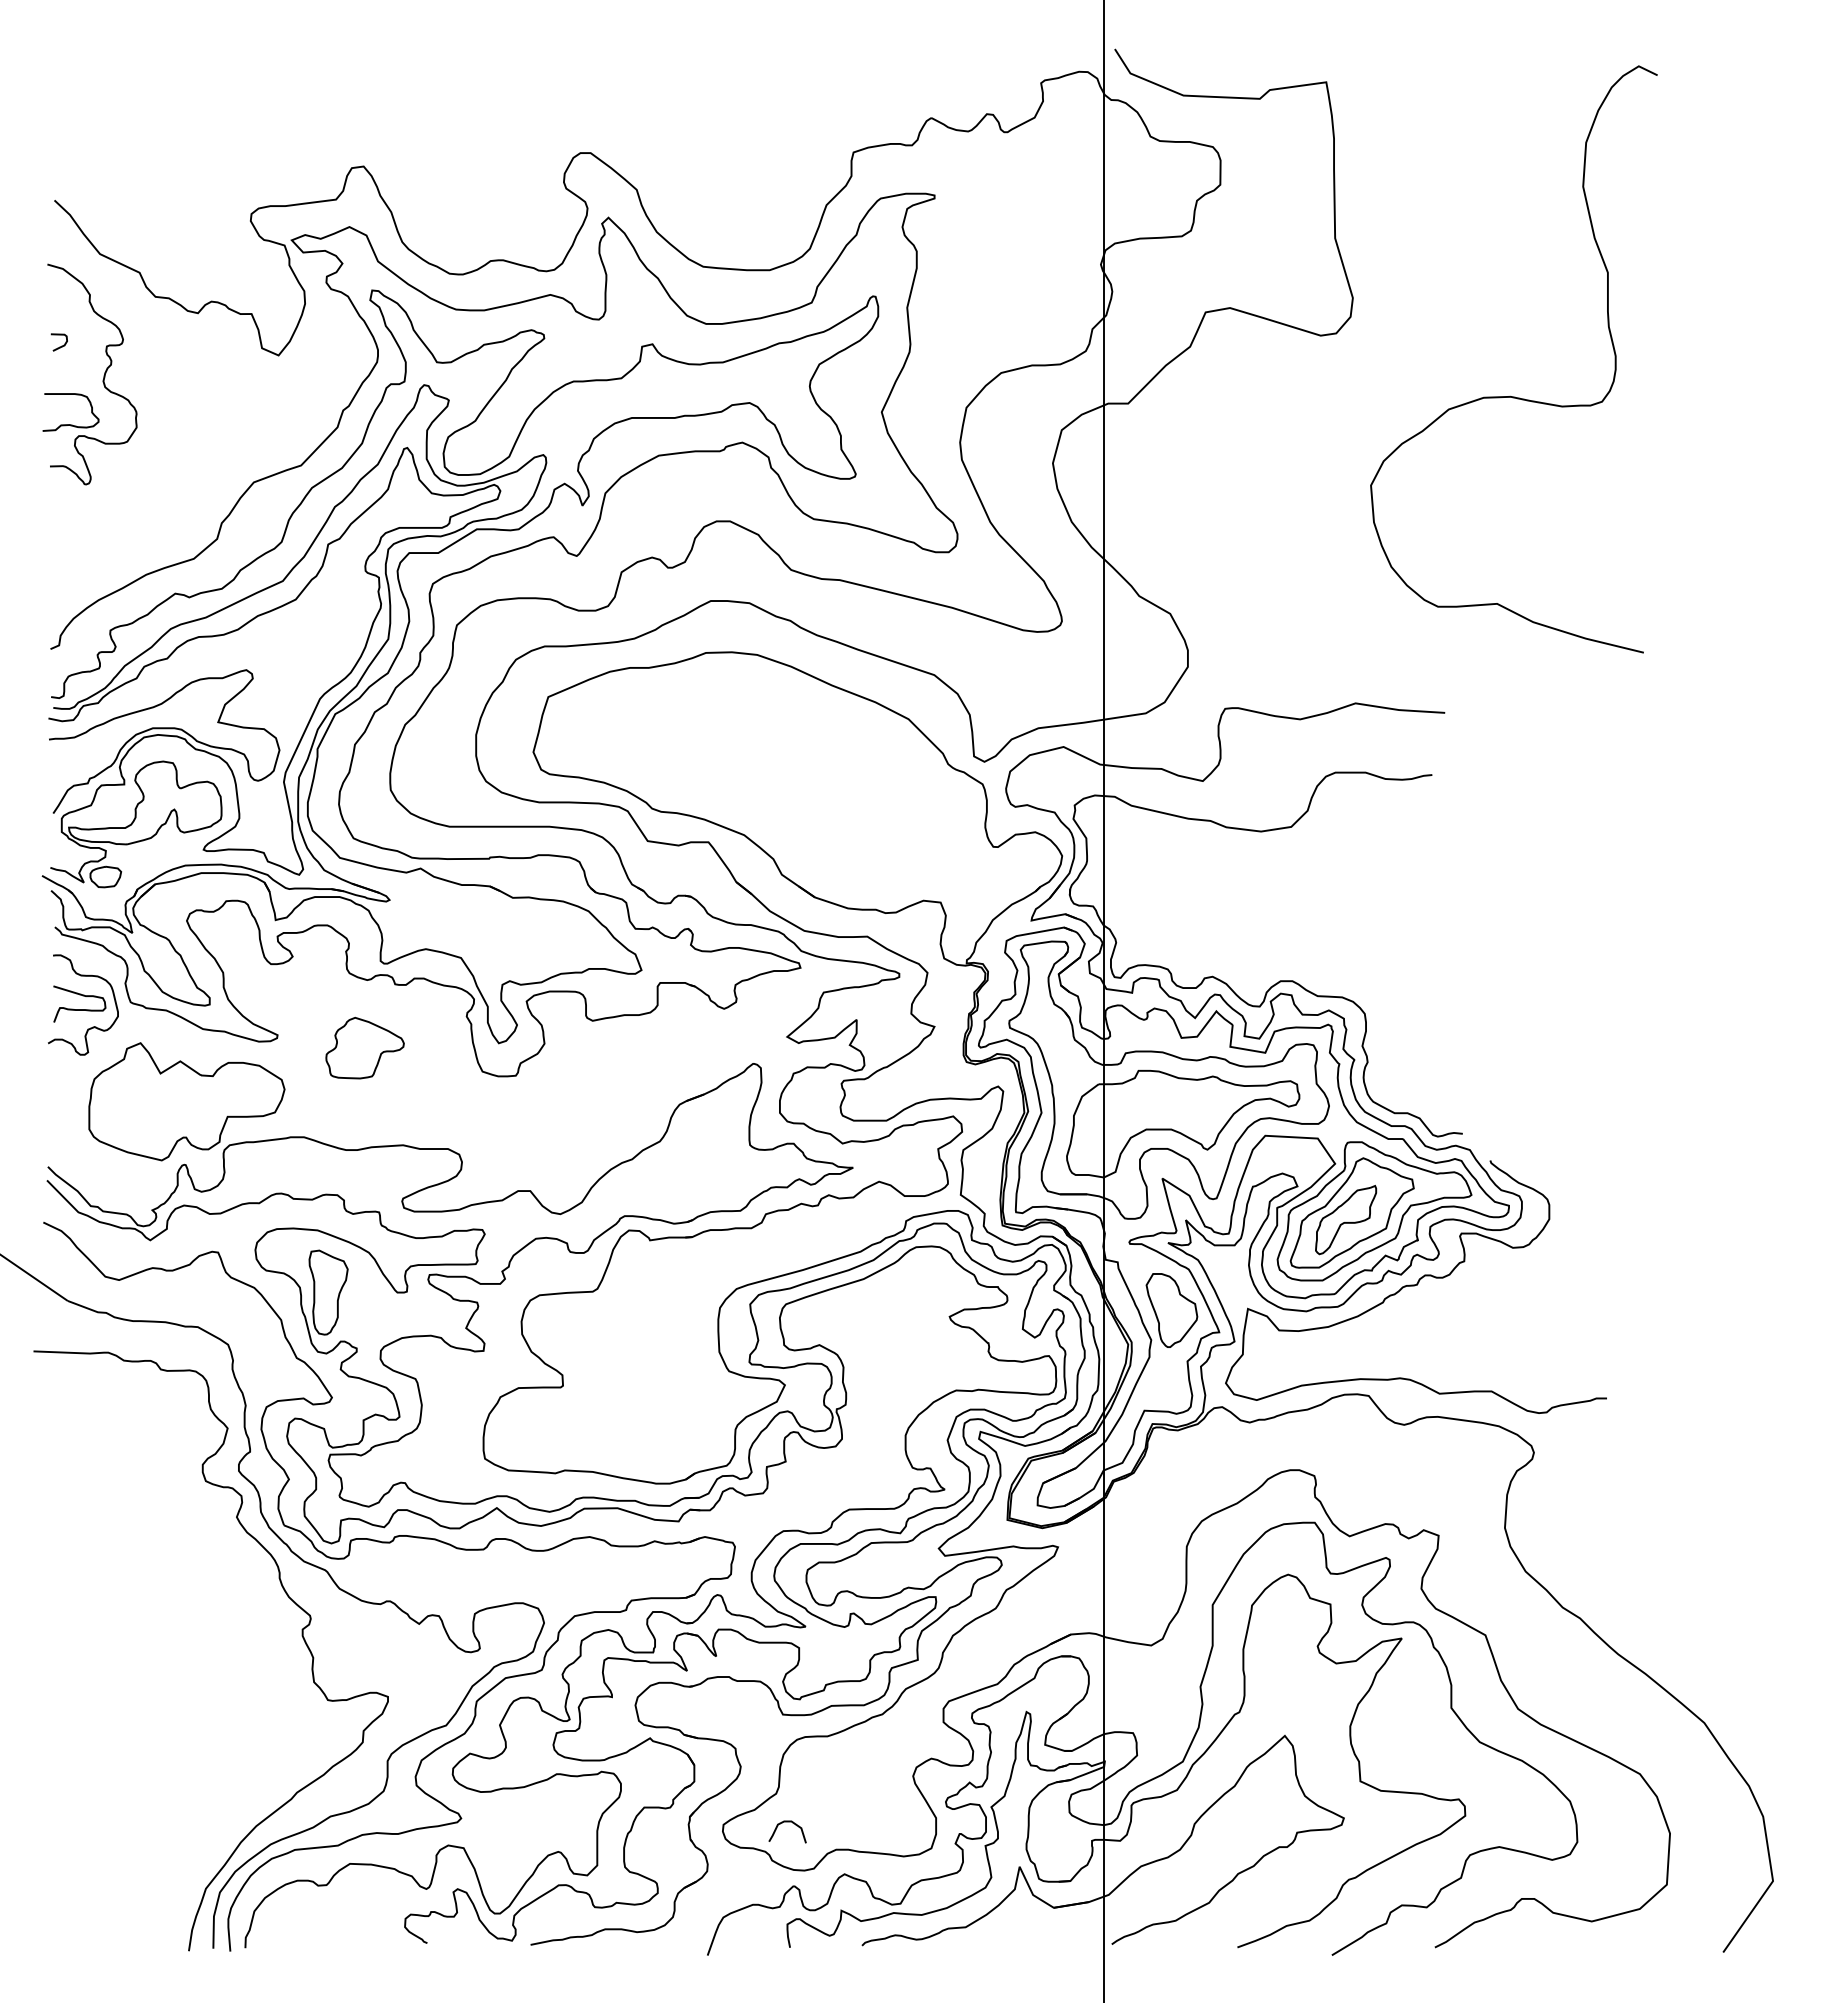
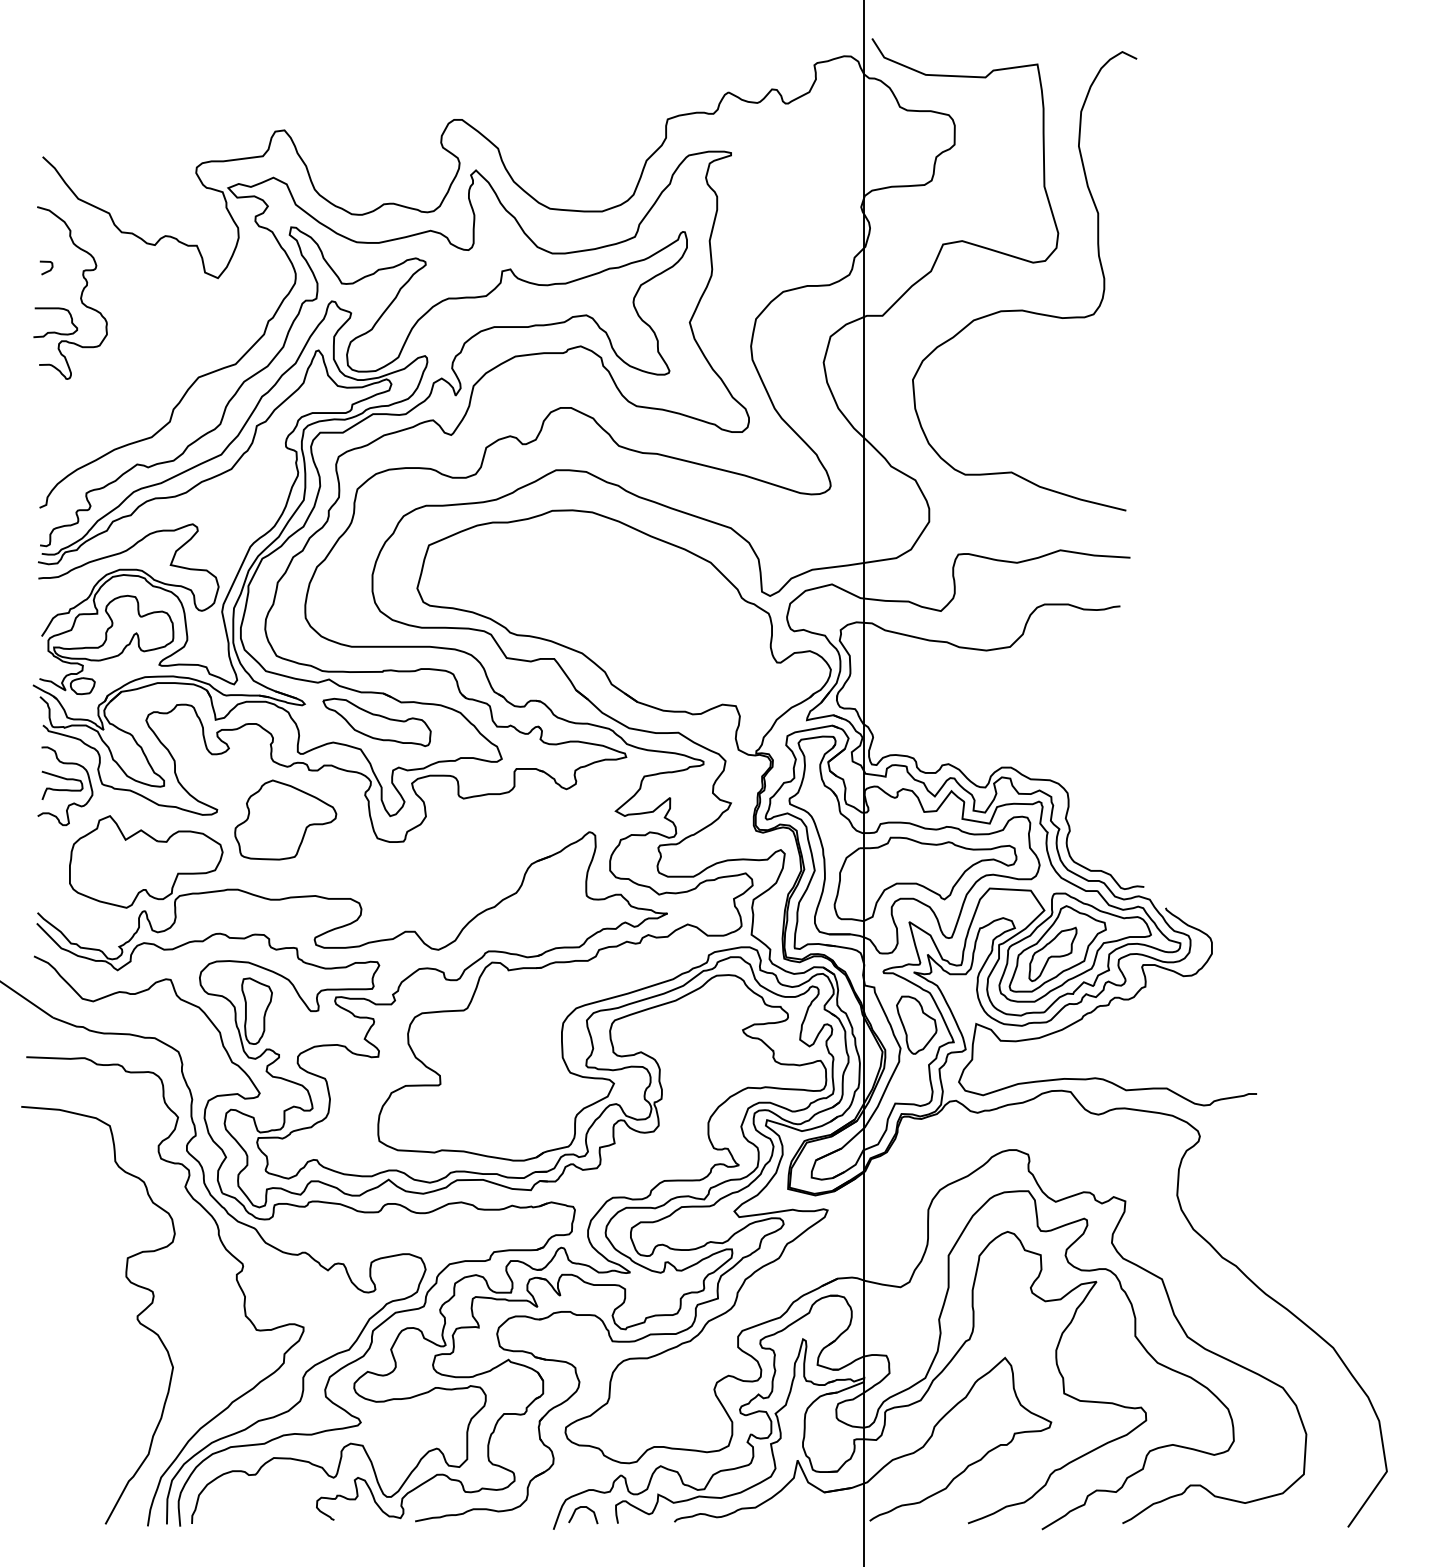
curve: (1510, 395) -> (1022, 309), moved
part: (481, 923) -> (376, 722), added
part: (364, 1047) -> (285, 819), size x1.67
curve: (175, 1681) -> (137, 1315), added
curve: (787, 1822) -> (583, 1507), moved

